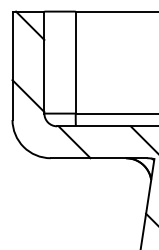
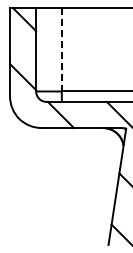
line: (75, 62) -> (61, 49), solid -> dashed

